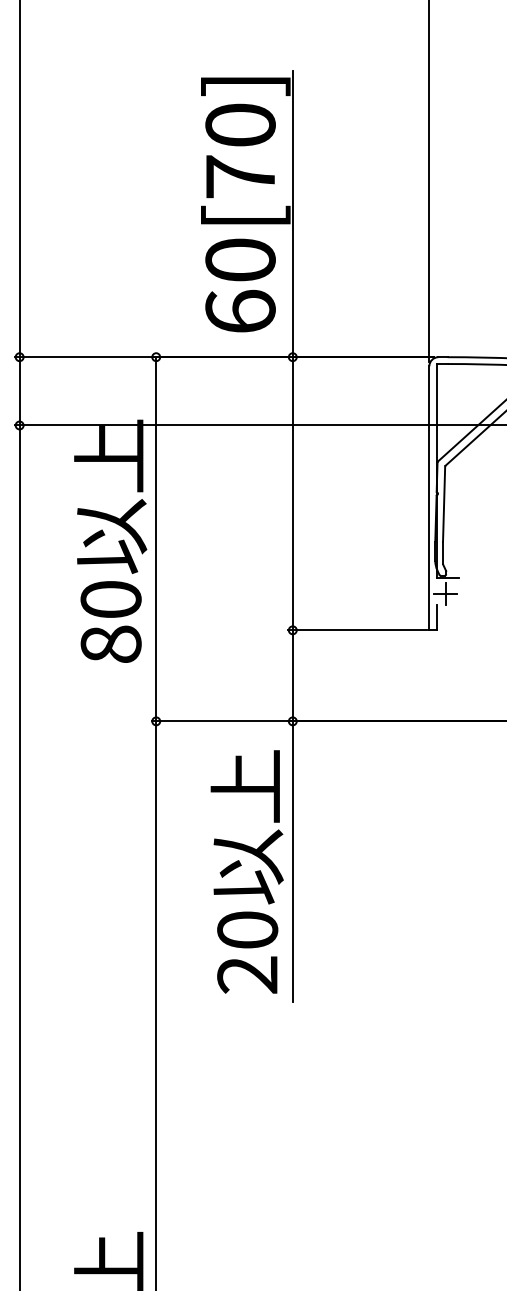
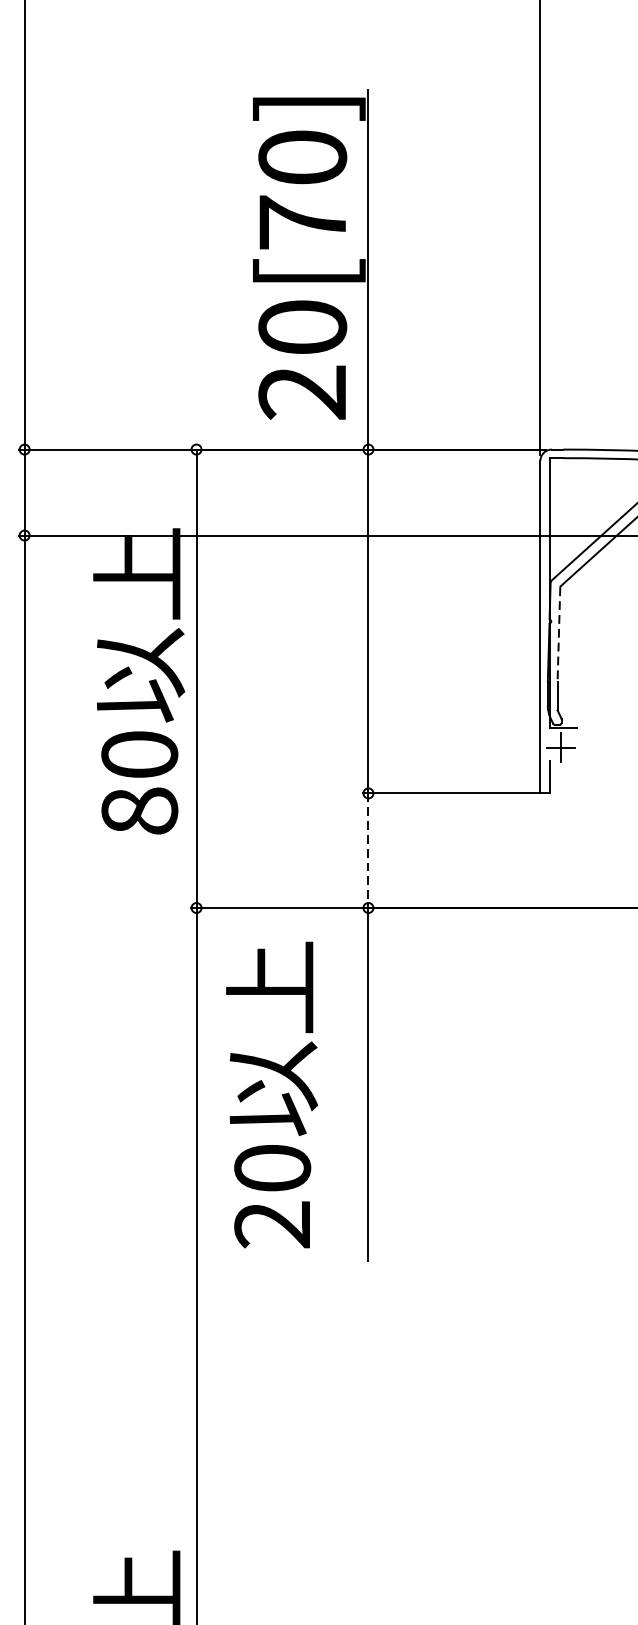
text: (240, 311) -> (302, 392), 60[70] -> 20[70]
line: (444, 504) -> (559, 635), solid -> dashed
line: (292, 675) -> (368, 850), solid -> dashed
text: (246, 871) -> (271, 1094), moved

